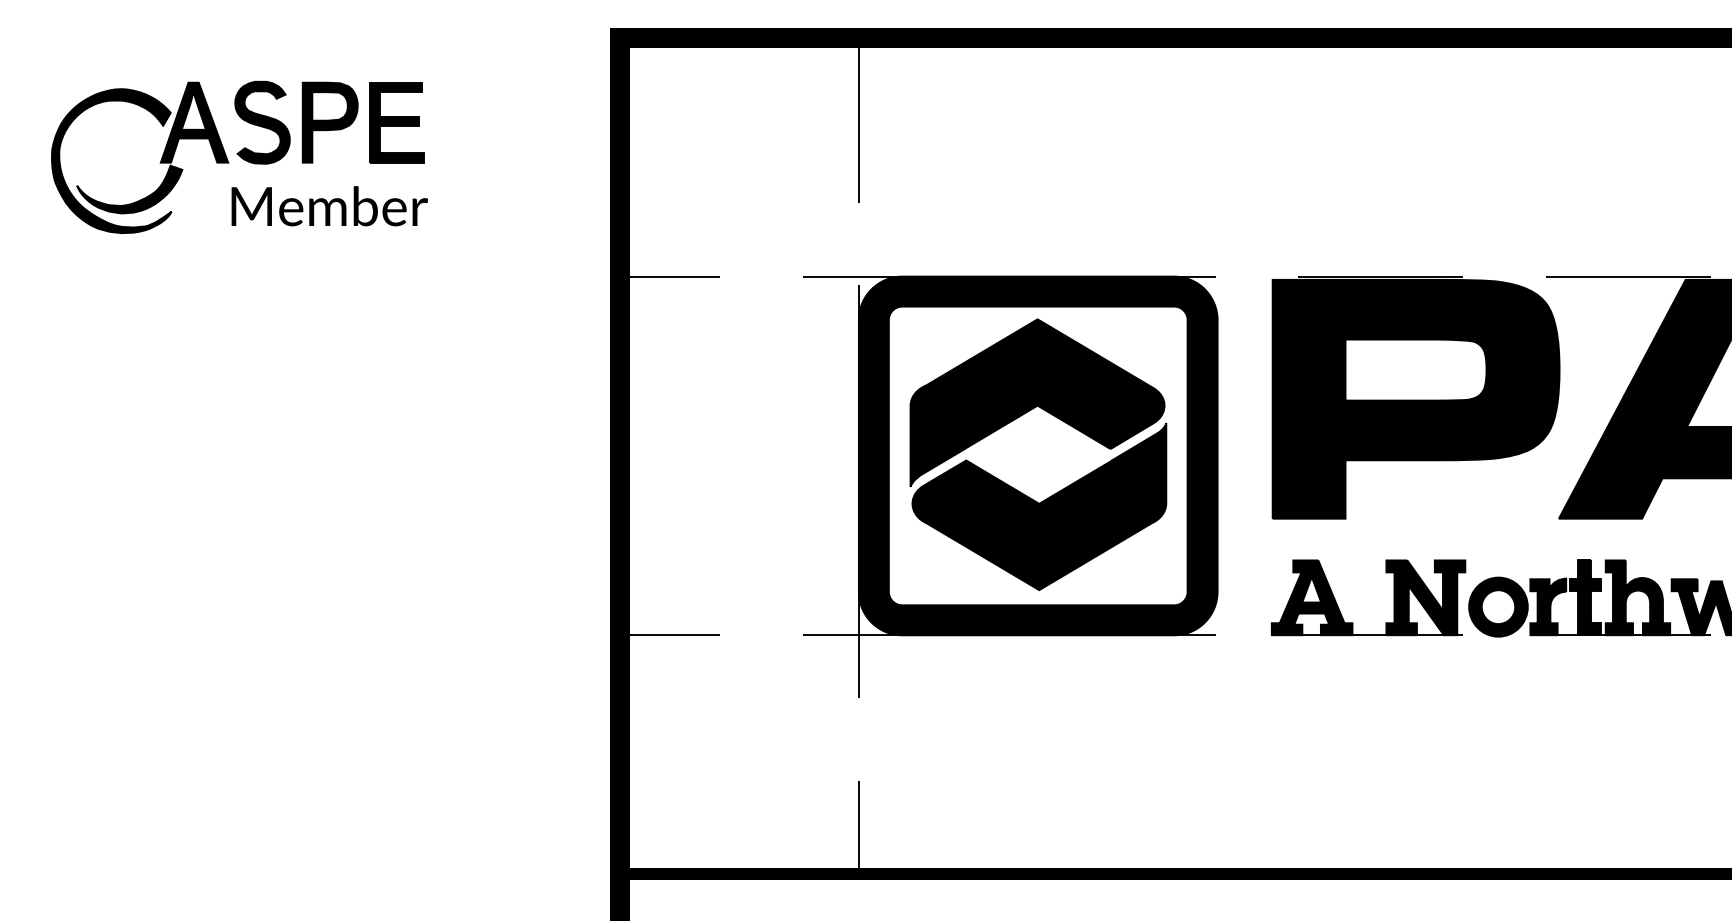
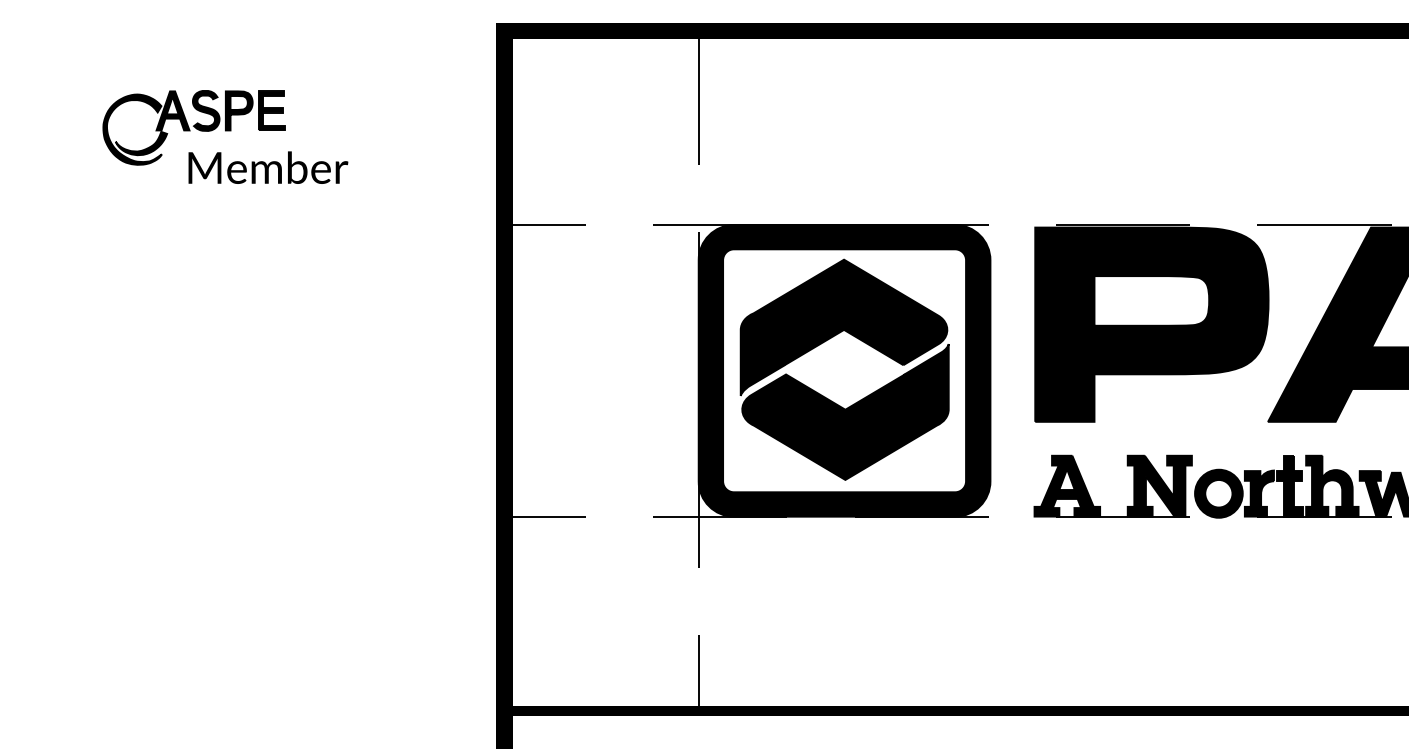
part: (239, 156) -> (194, 127), size x0.6

